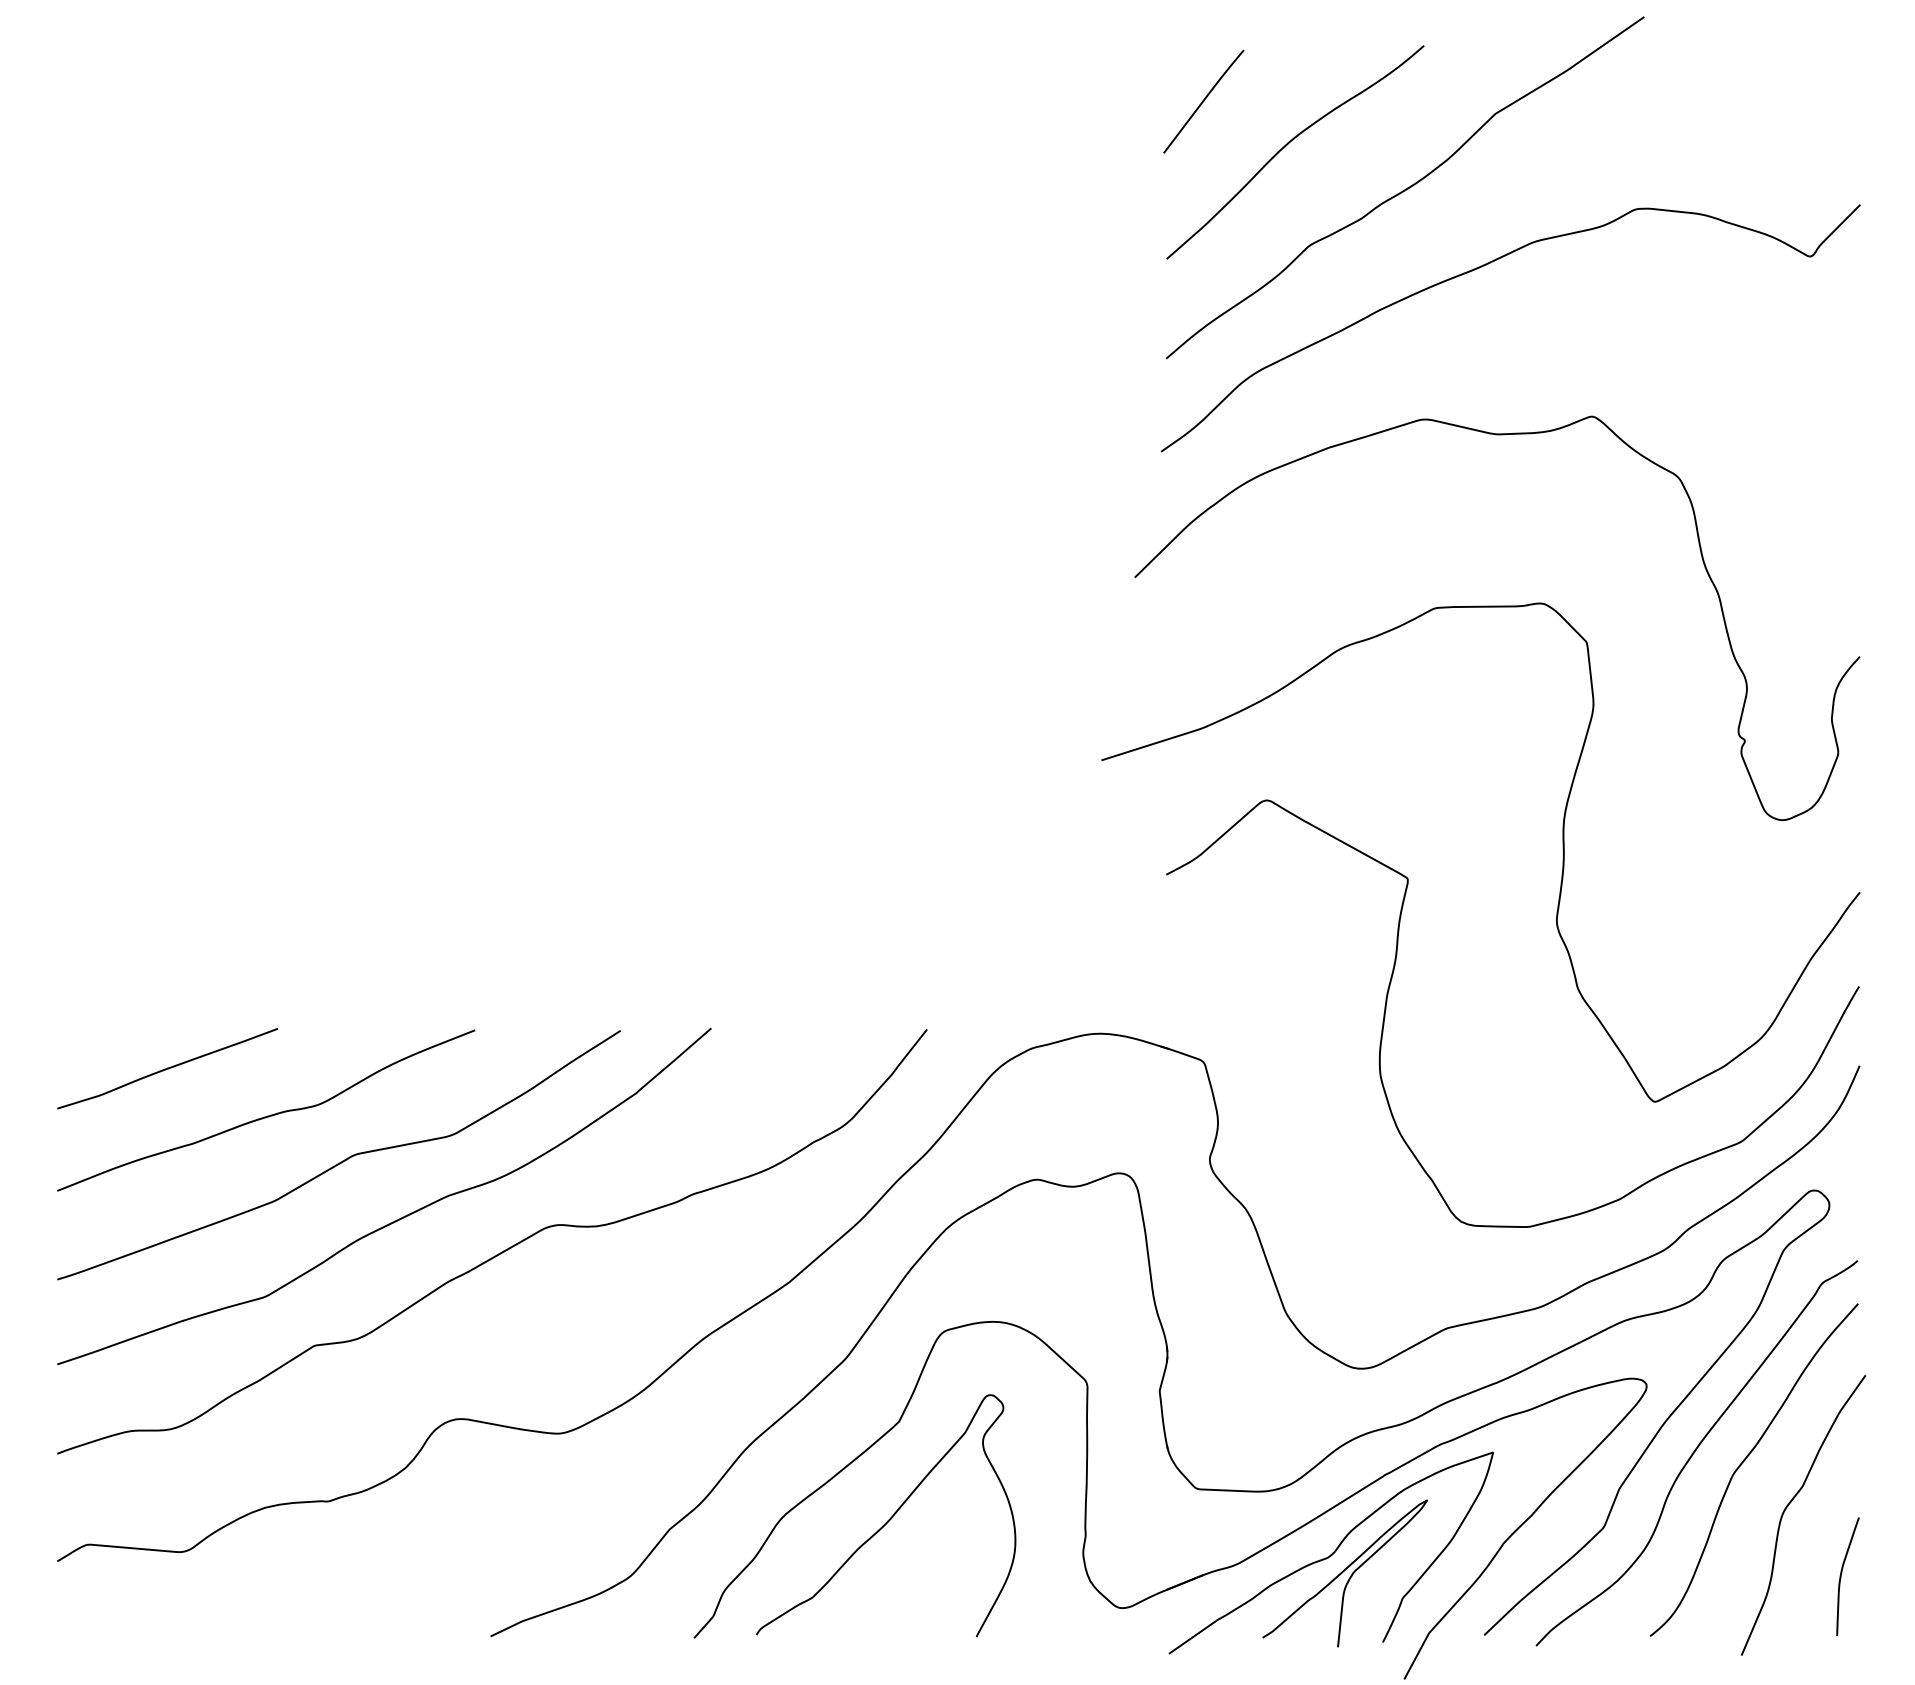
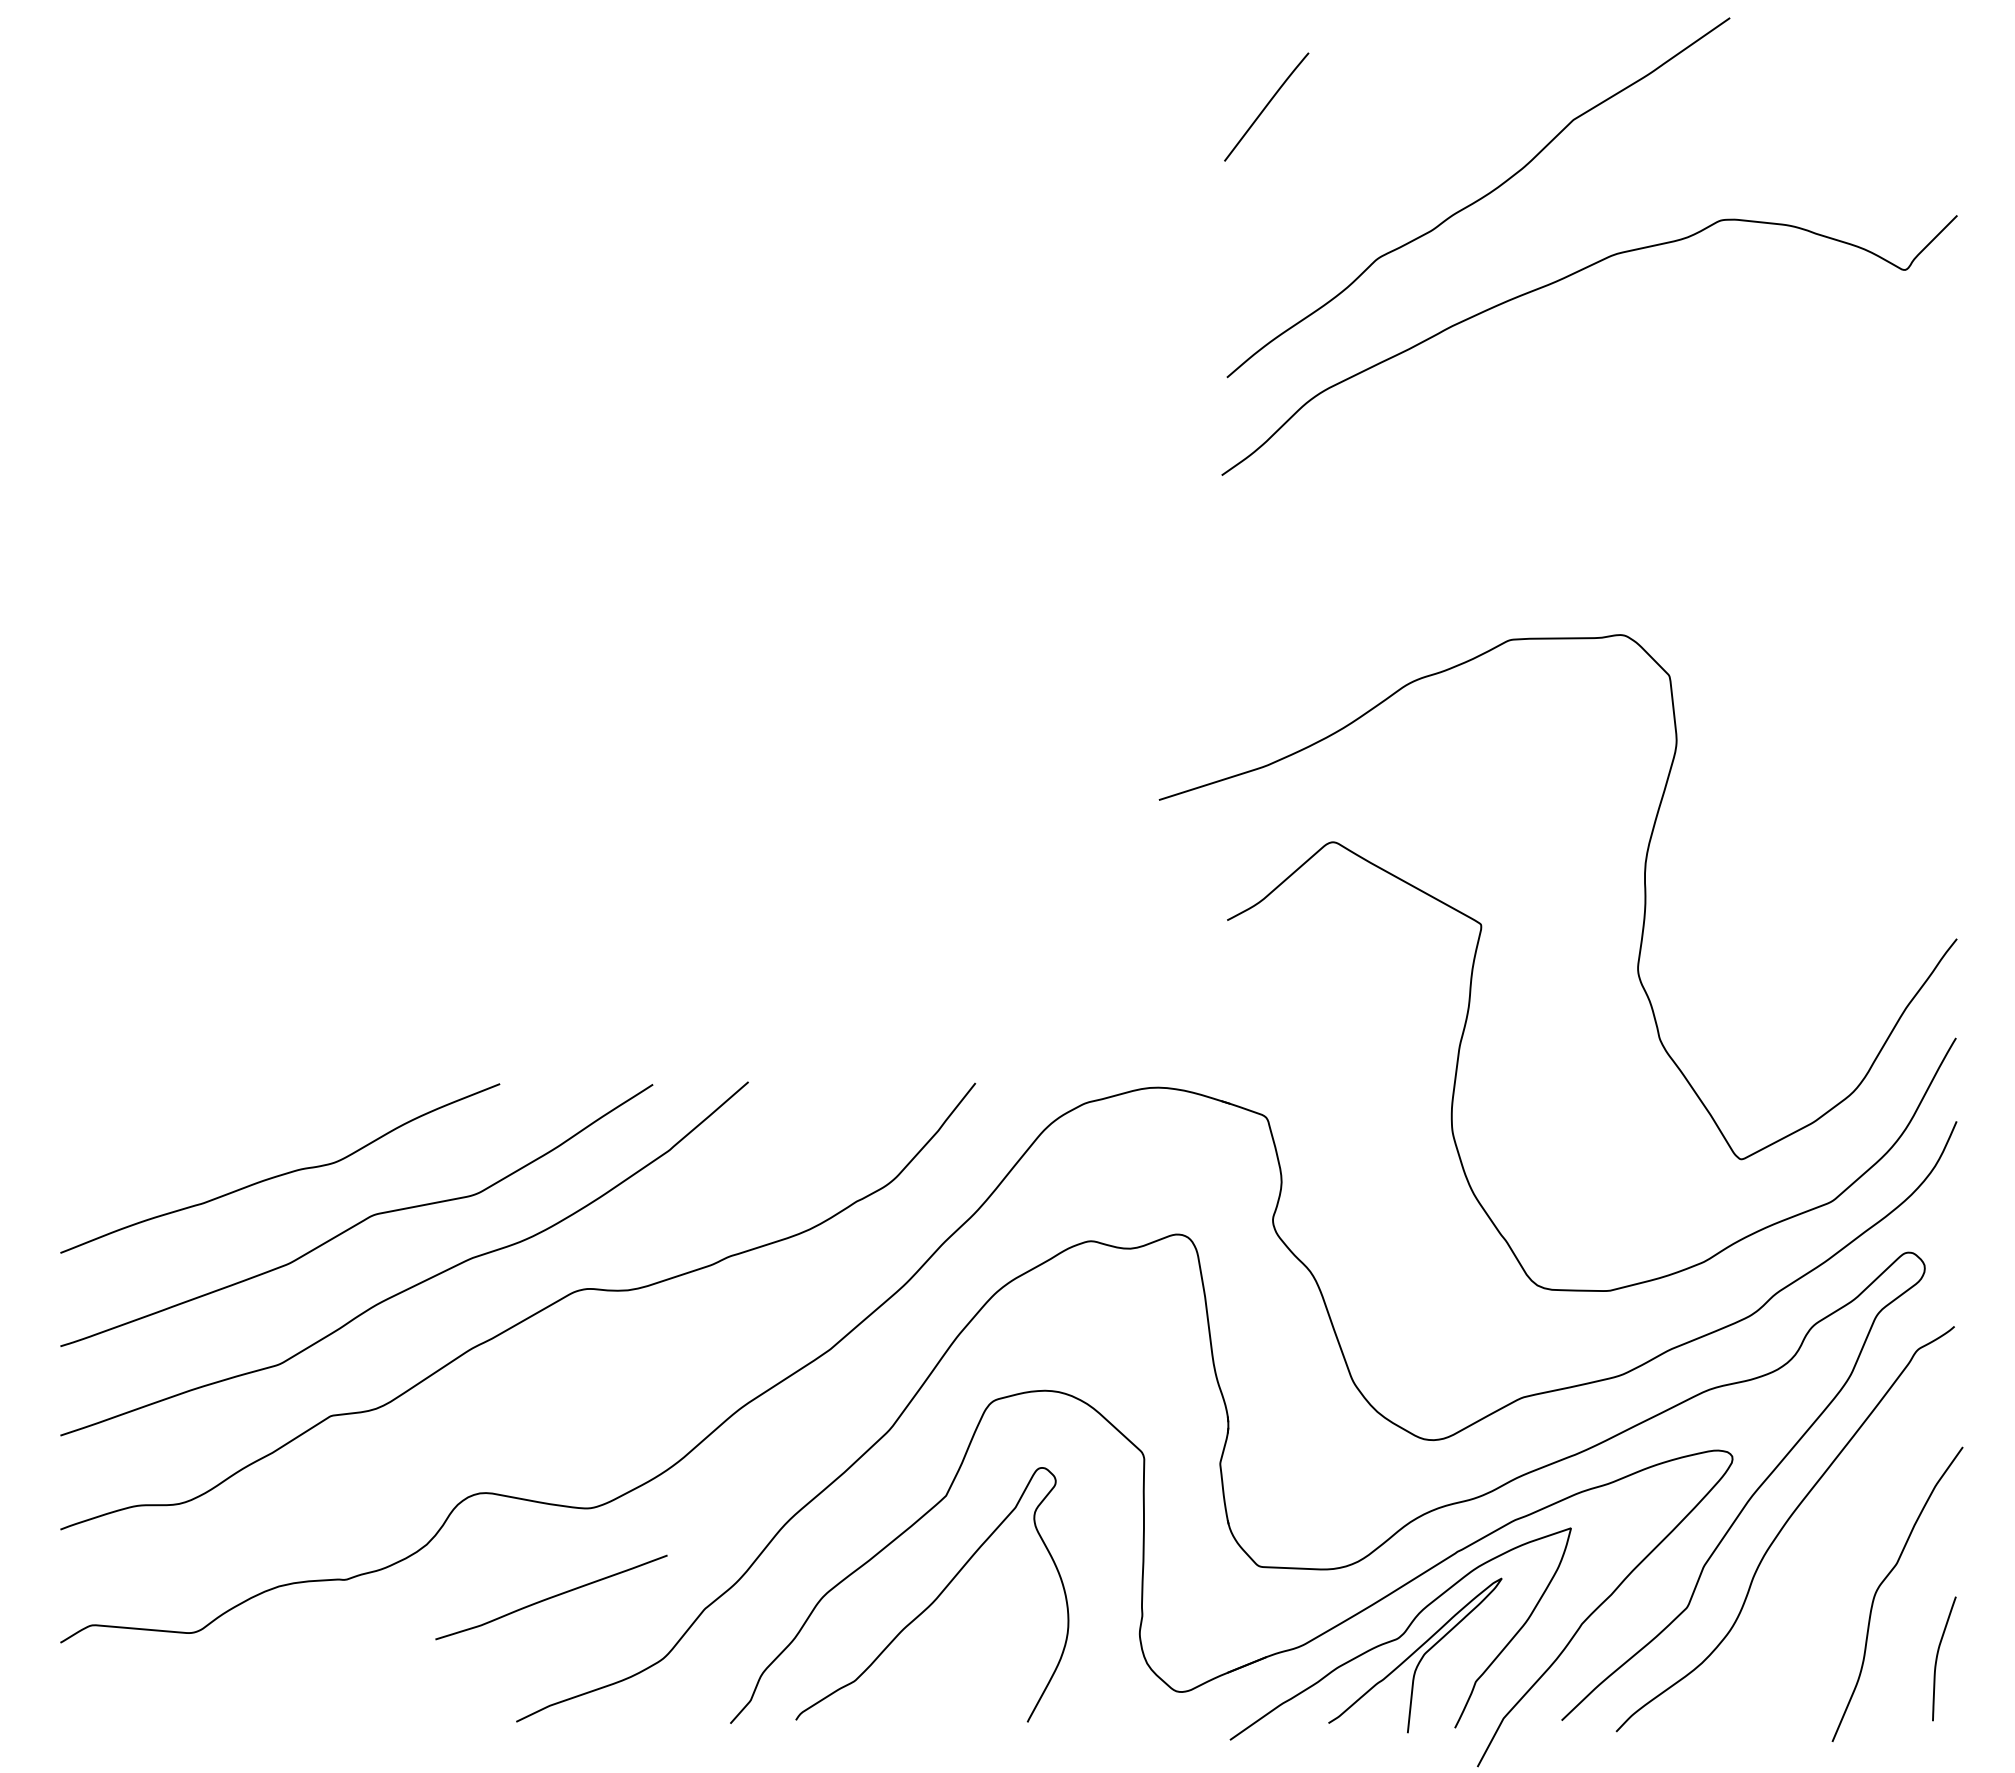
curve: (1288, 144) -> (1355, 152), removed
curve: (1497, 434) -> (1575, 457), removed
curve: (167, 1068) -> (551, 1597), moved
curve: (1743, 1463) -> (1834, 1539), removed

